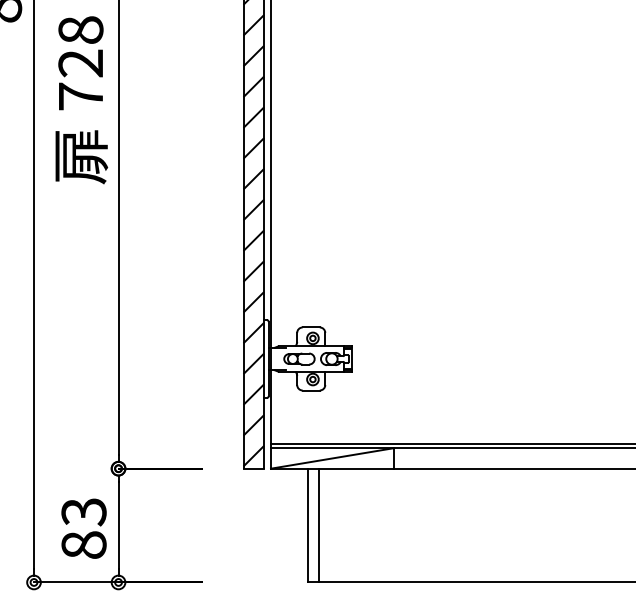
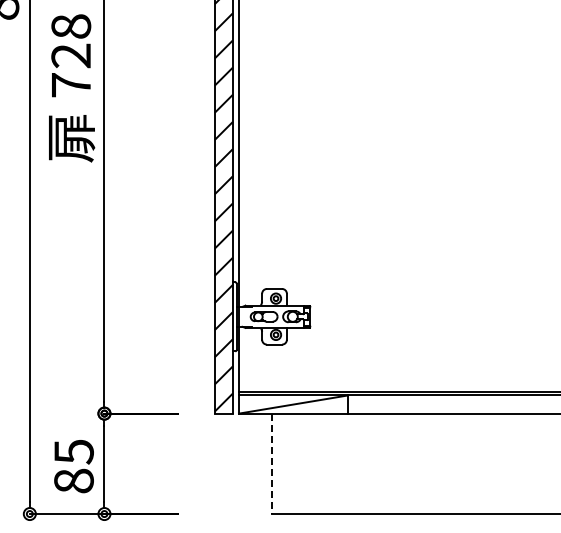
text: (83, 512) -> (73, 452), 83 -> 85
line: (319, 525) -> (281, 463), removed
line: (307, 526) -> (271, 464), solid -> dashed

